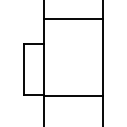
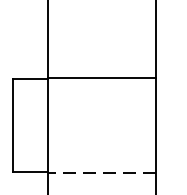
line: (72, 19) -> (100, 77), moved
line: (73, 95) -> (102, 172), solid -> dashed

